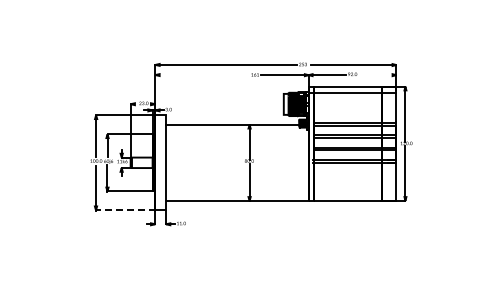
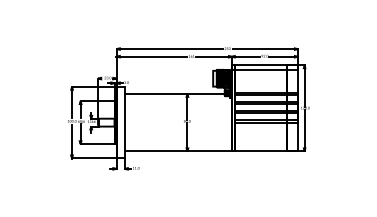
line: (201, 75) -> (151, 57), added
line: (376, 75) -> (282, 57), added
line: (125, 210) -> (94, 158), dashed -> solid

